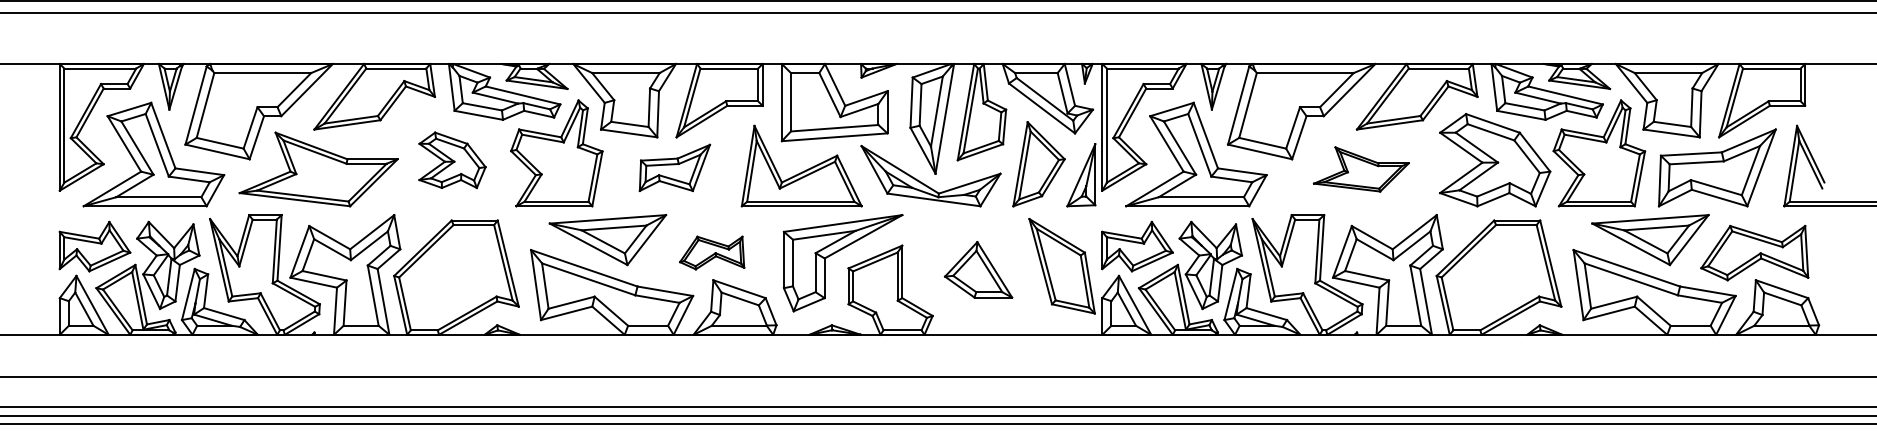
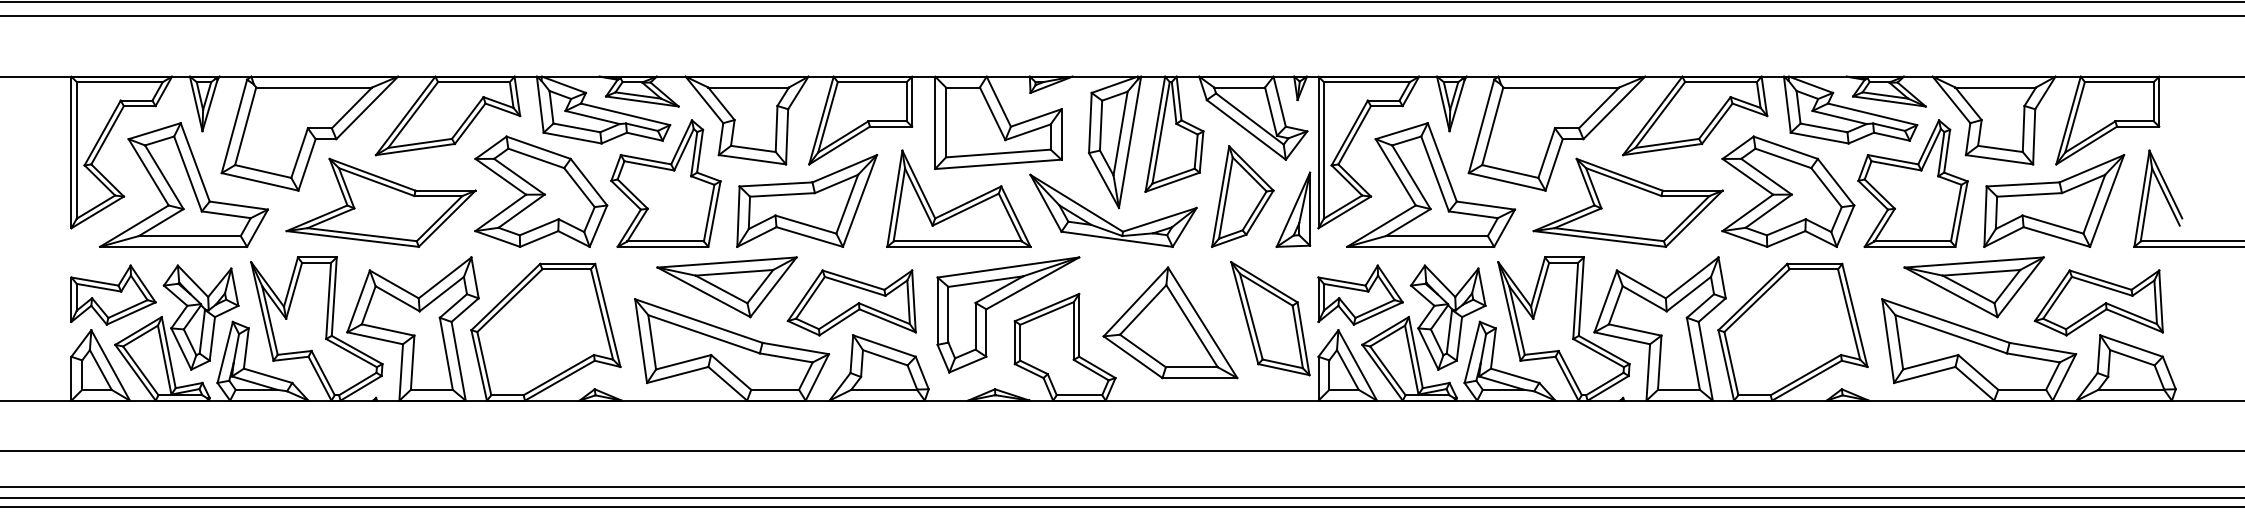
part: (452, 160) -> (541, 192), size x1.67
part: (674, 167) -> (806, 200), size x1.67
part: (1361, 169) -> (1628, 202), size x1.67
part: (711, 252) -> (850, 302), size x1.67
part: (978, 269) -> (1170, 322), size x1.67

